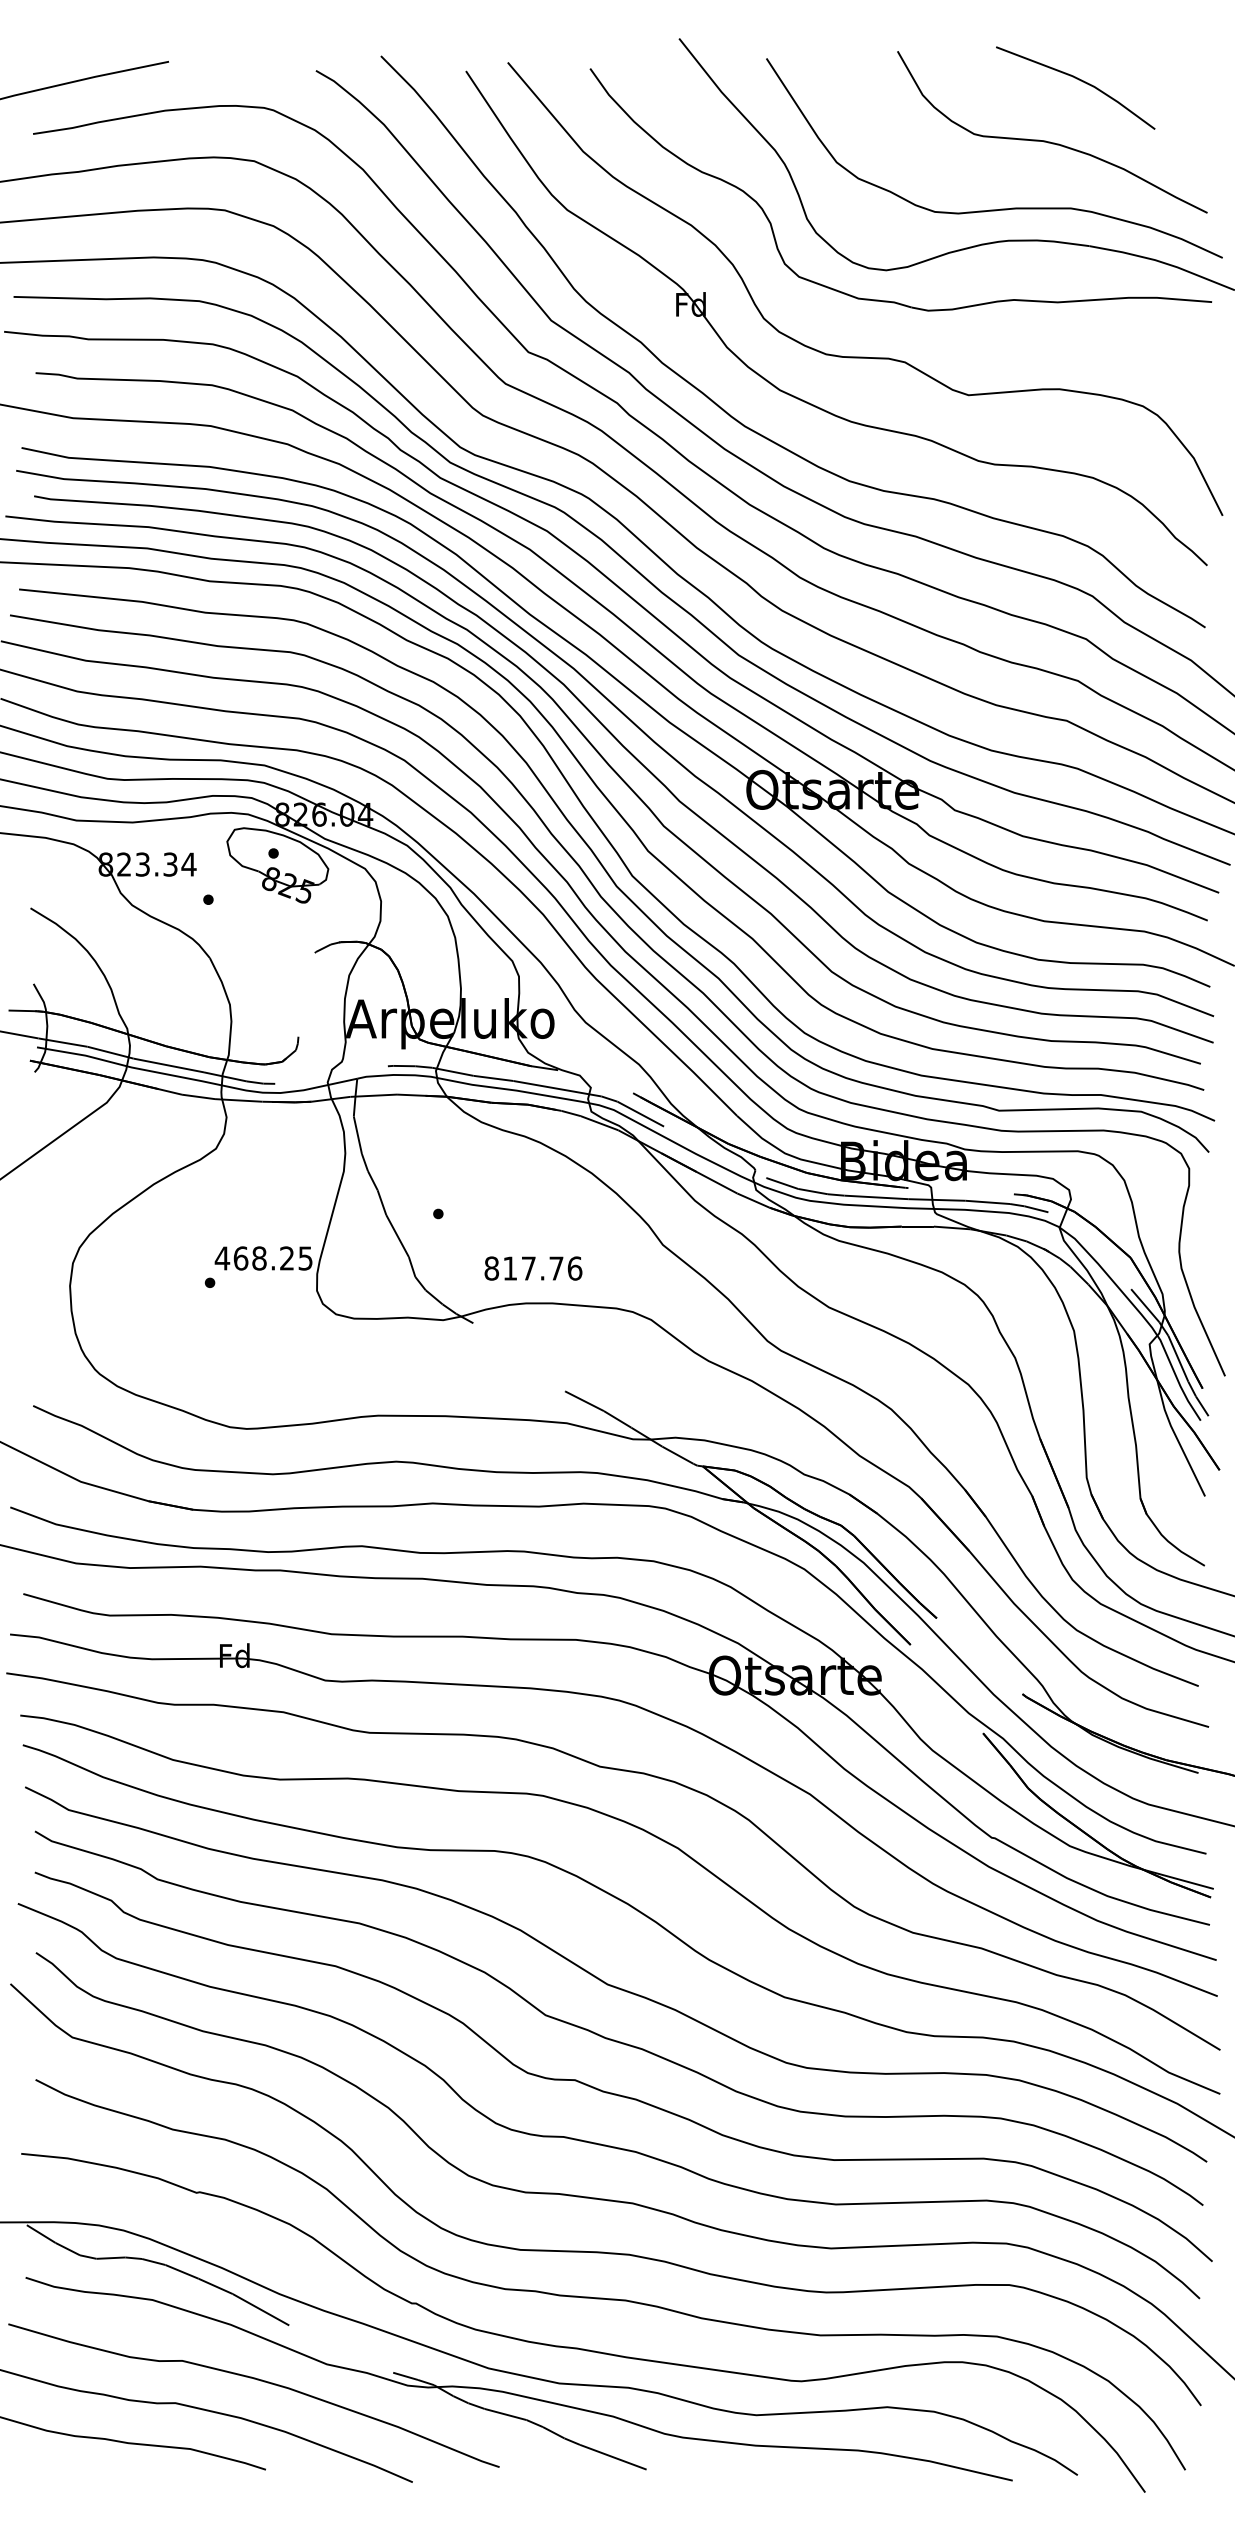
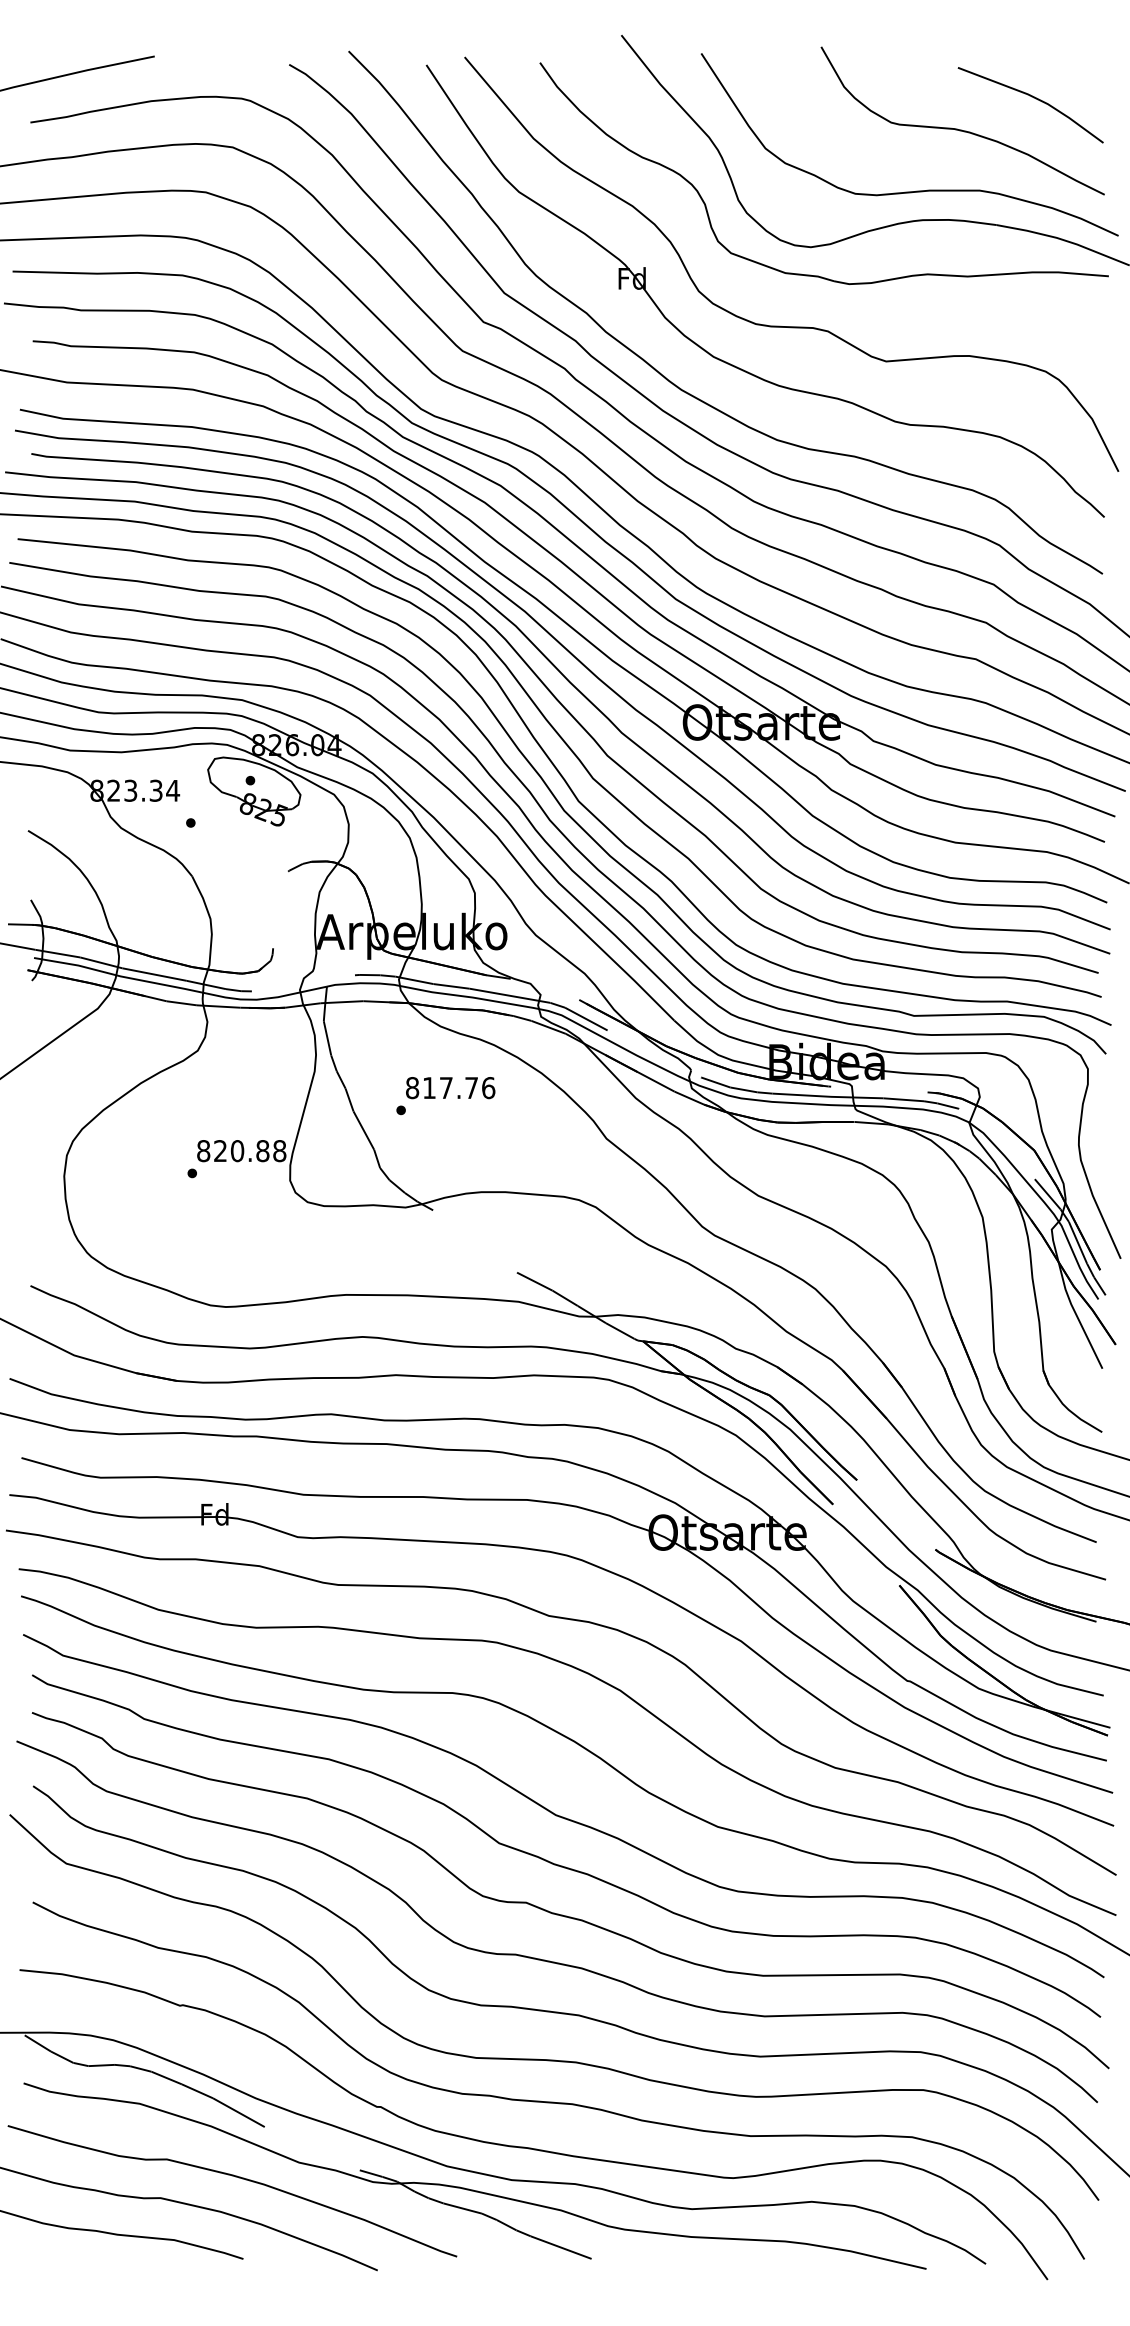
line: (1078, 80) -> (1033, 98), moved
text: (263, 1258) -> (241, 1151), 468.25 -> 820.88
text: (533, 1268) -> (450, 1087), moved

